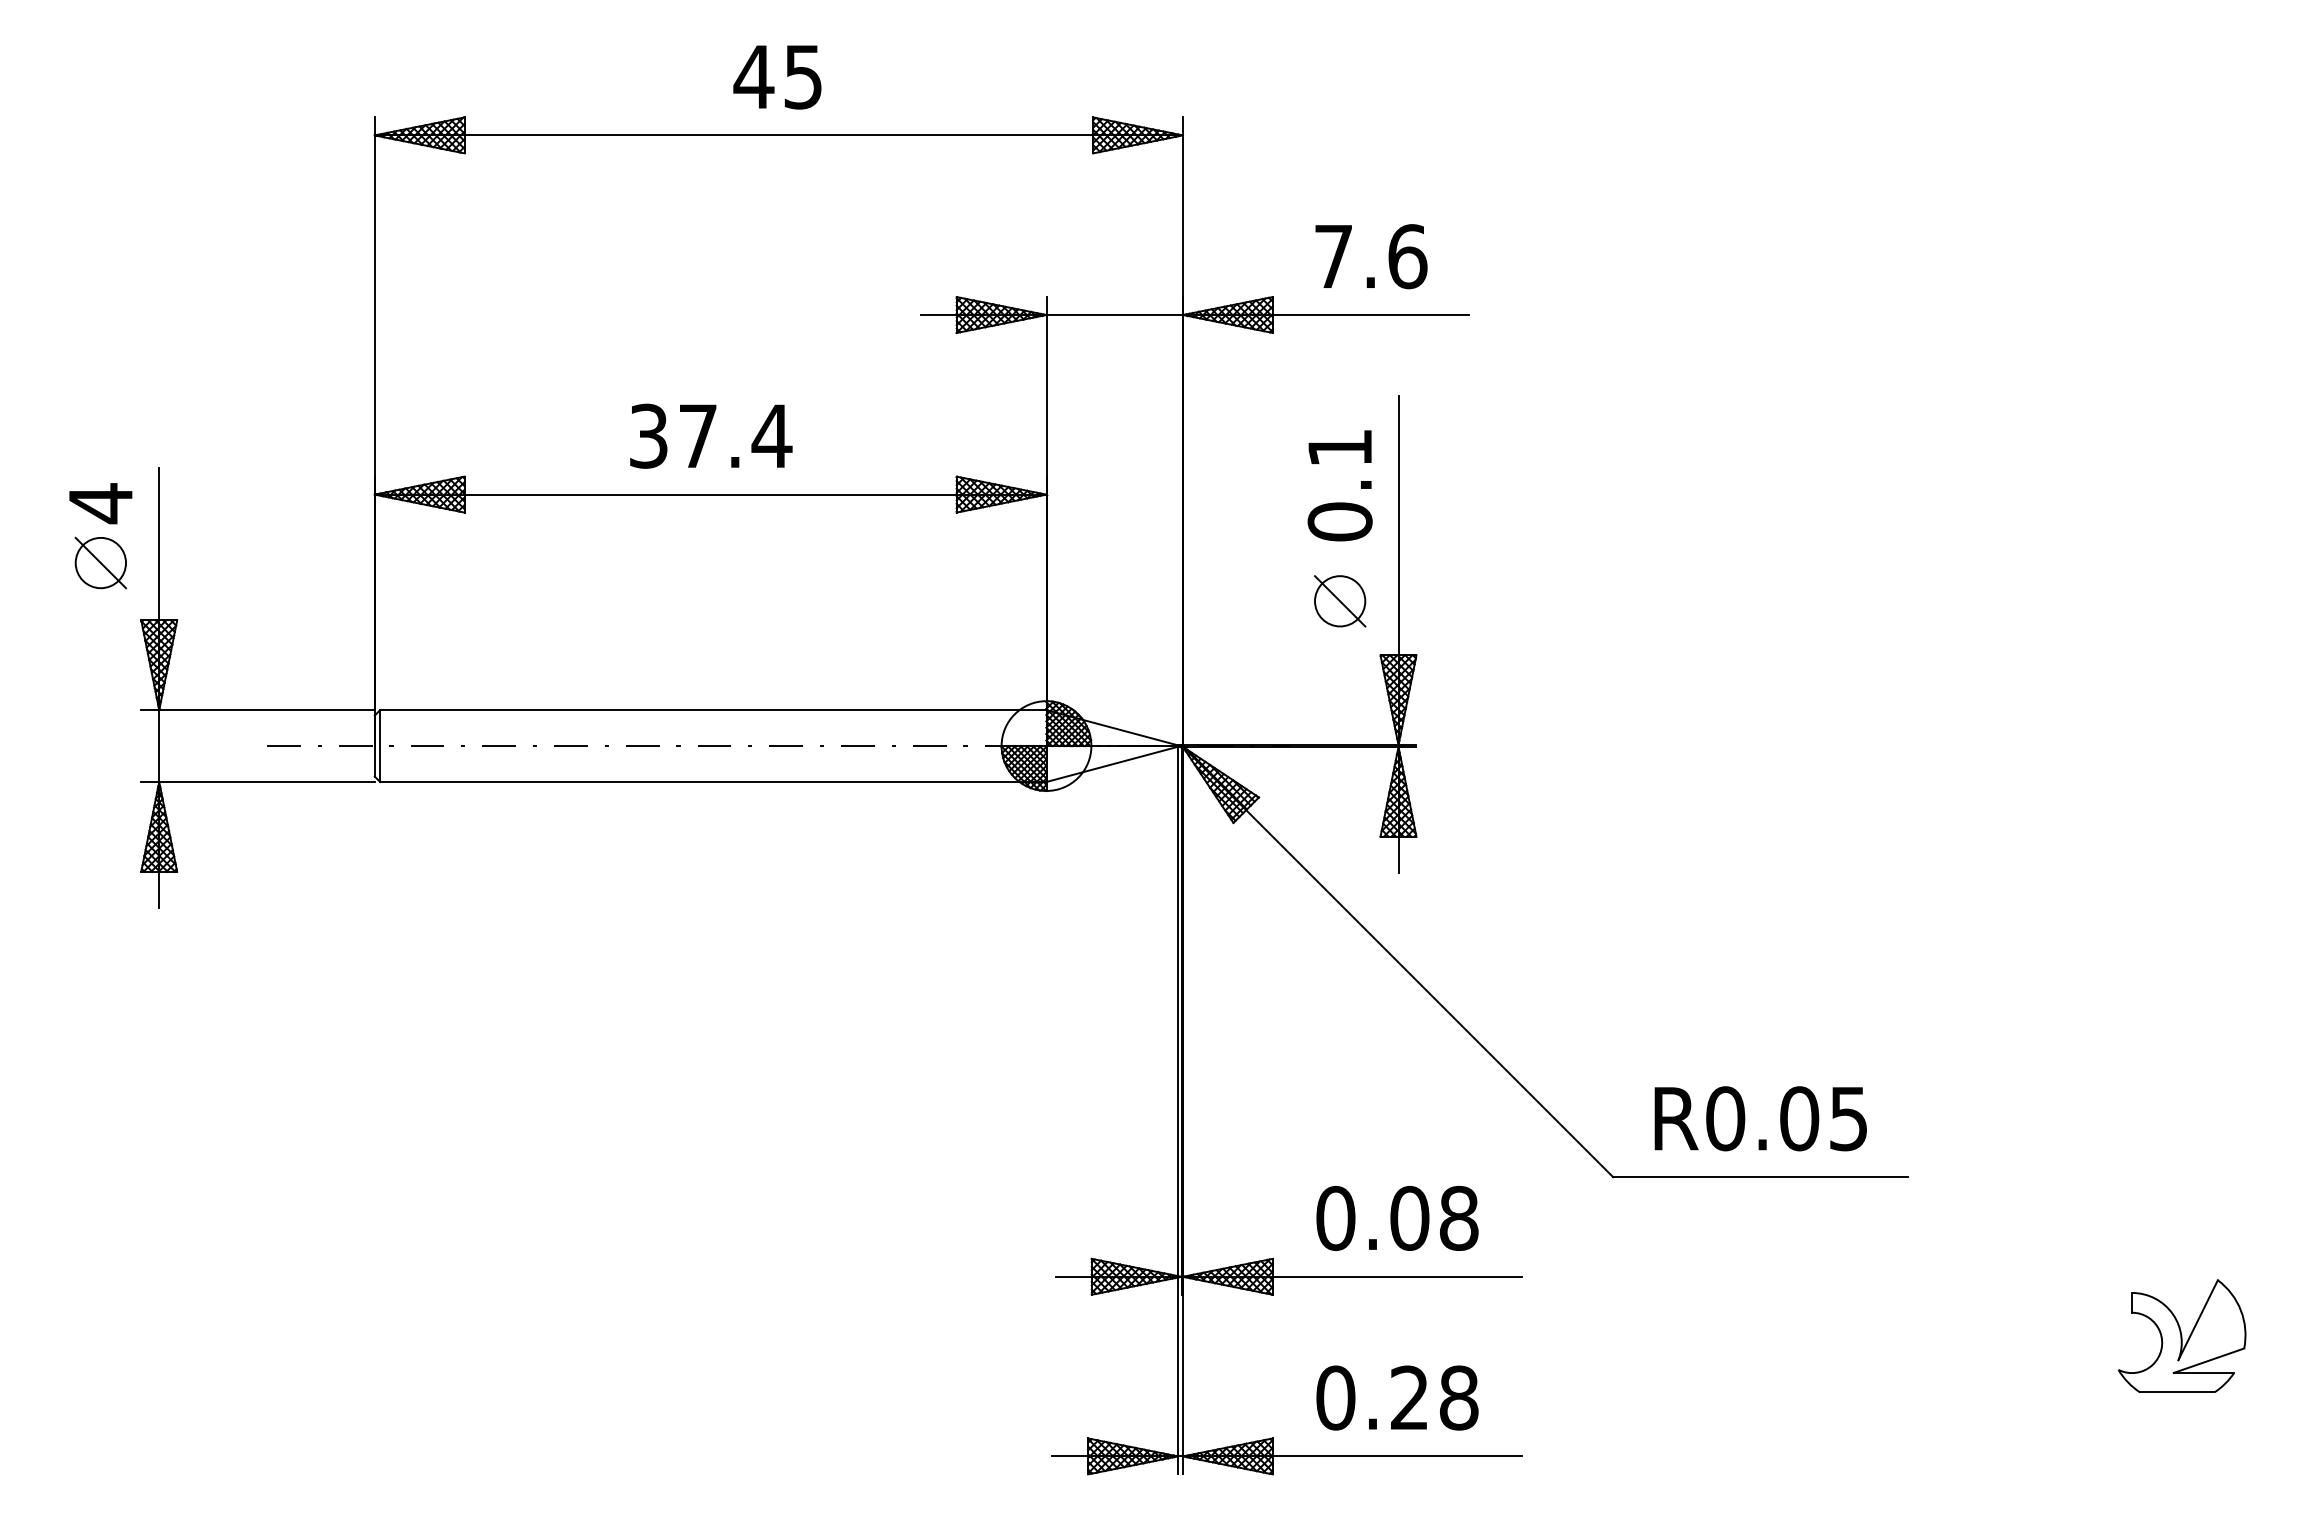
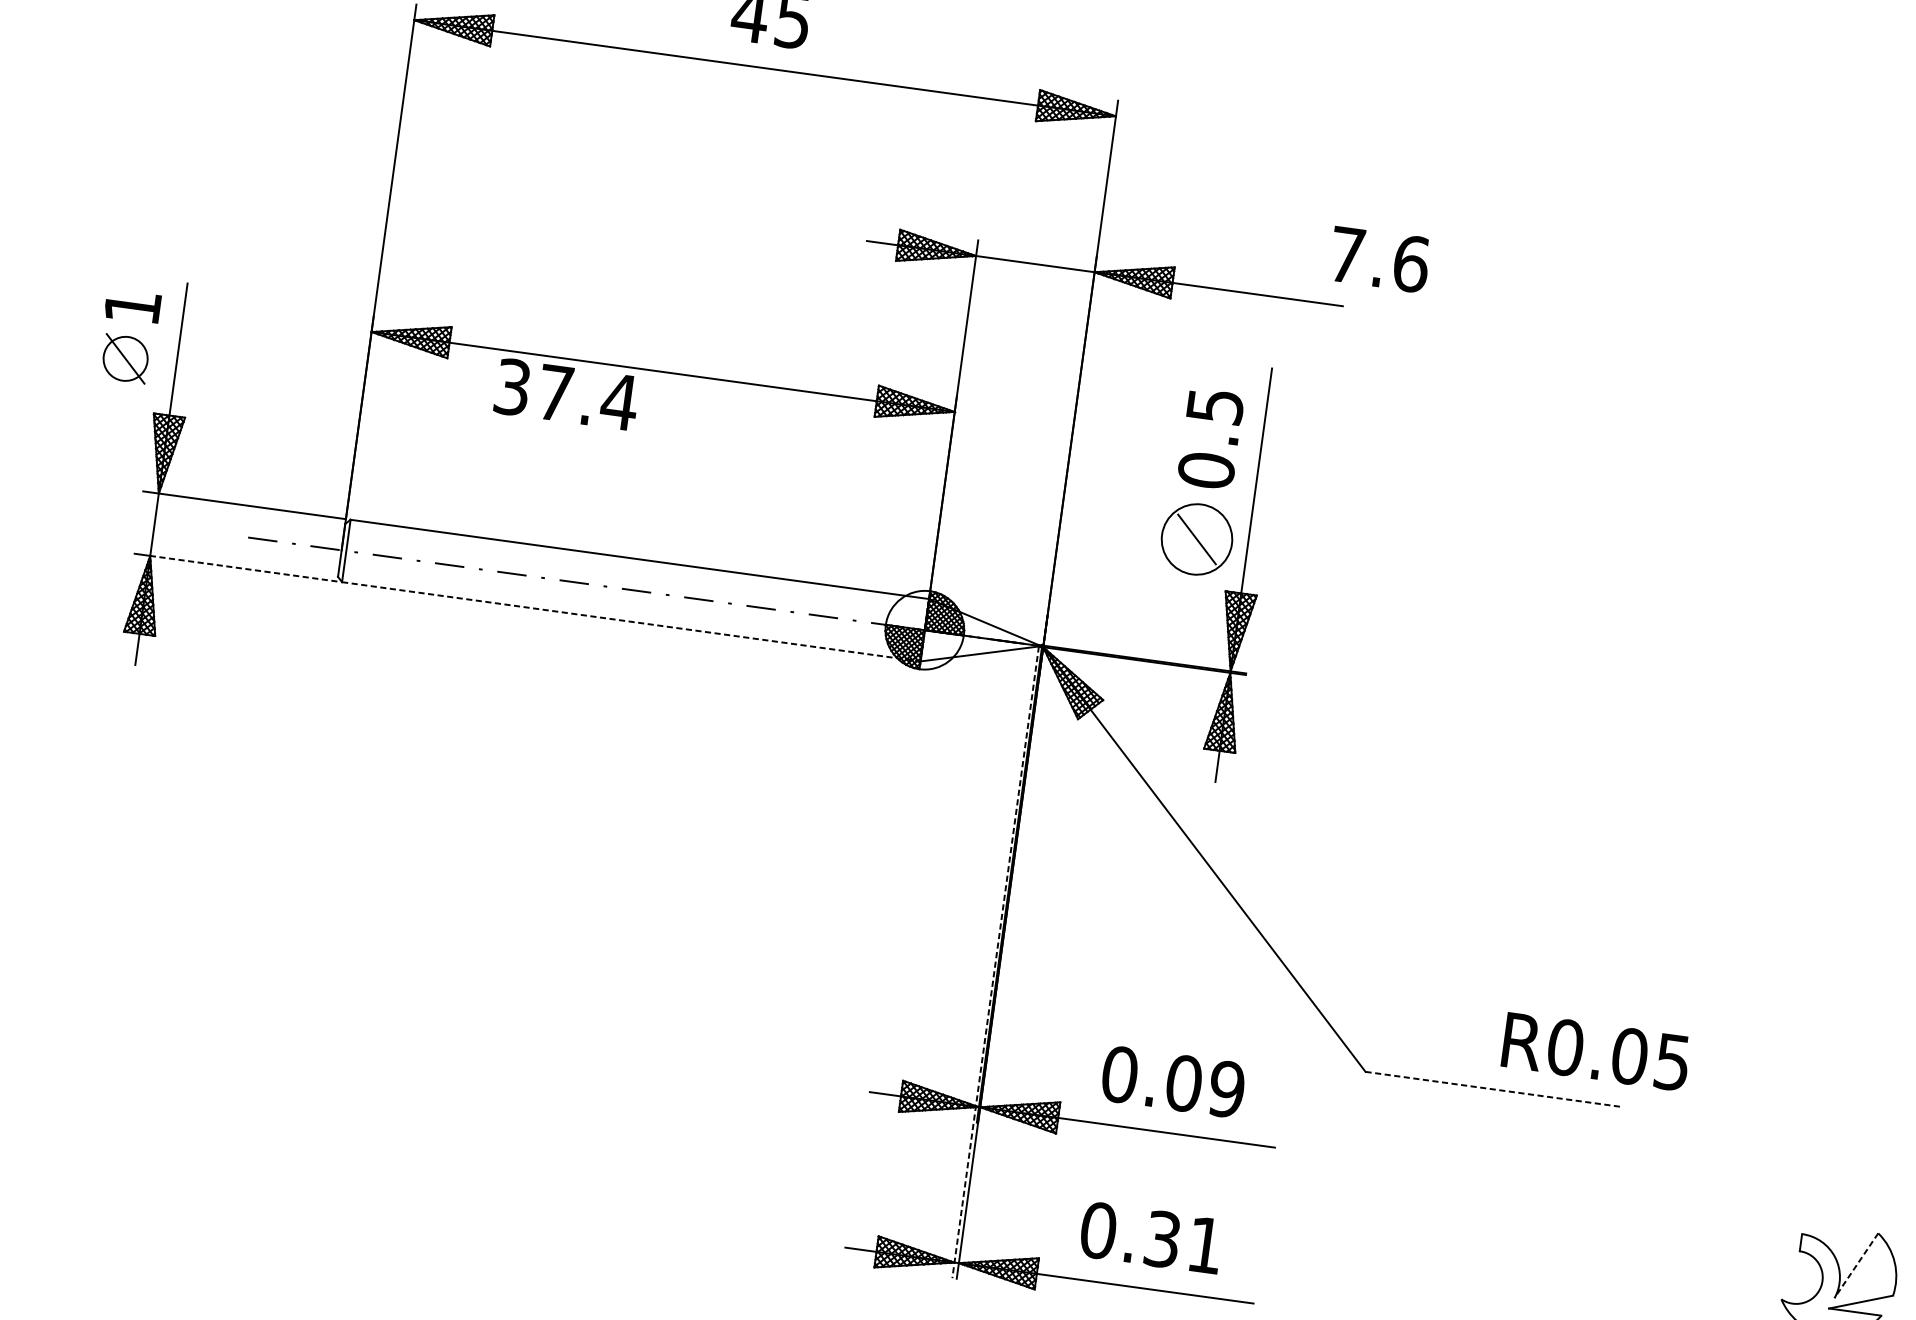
text: (1371, 256) -> (1379, 259), moved
text: (711, 435) -> (567, 394), moved
text: (1340, 448) -> (1215, 406), 0.1 -> 0.5
text: (100, 503) -> (132, 307), 4 -> 1
circle: (1340, 601) -> (1197, 539), size x1.6
line: (267, 782) -> (244, 569), solid -> dashed
line: (713, 782) -> (631, 622), solid -> dashed
line: (1177, 1110) -> (995, 962), solid -> dashed
text: (1760, 1118) -> (1595, 1051), moved
line: (1760, 1177) -> (1493, 1089), solid -> dashed
text: (1458, 1218) -> (1226, 1089), 0.08 -> 0.09
line: (2198, 1320) -> (1856, 1265), solid -> dashed
text: (1434, 1397) -> (1184, 1241), 0.28 -> 0.31

